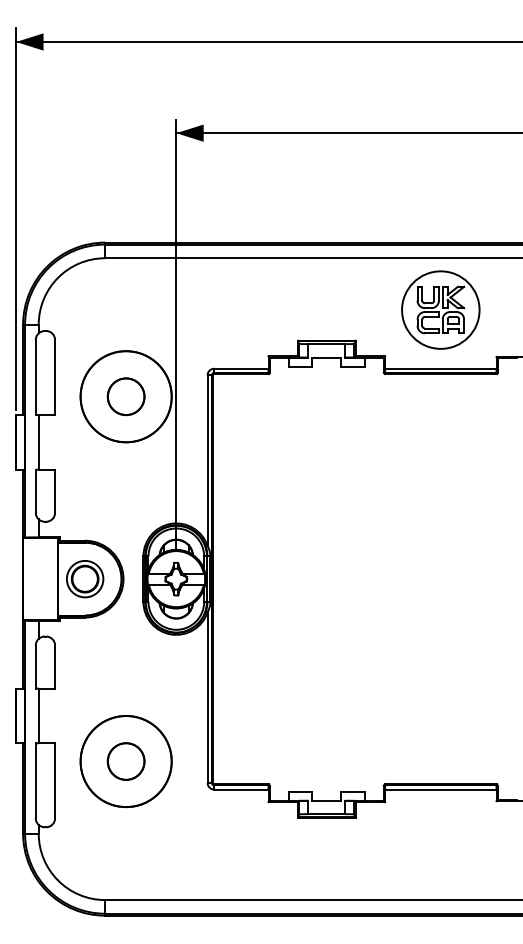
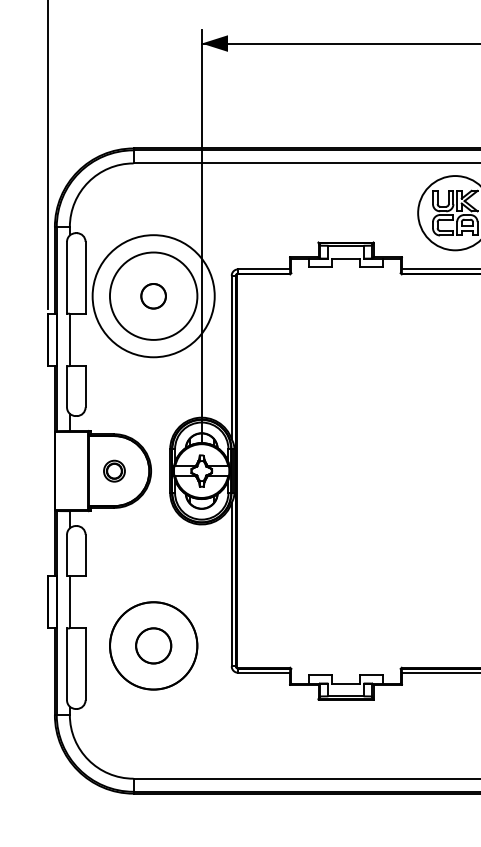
circle: (125, 396) -> (153, 295), size x1.4
part: (125, 396) -> (153, 295), size x0.7
part: (85, 579) -> (114, 471), size x0.6

